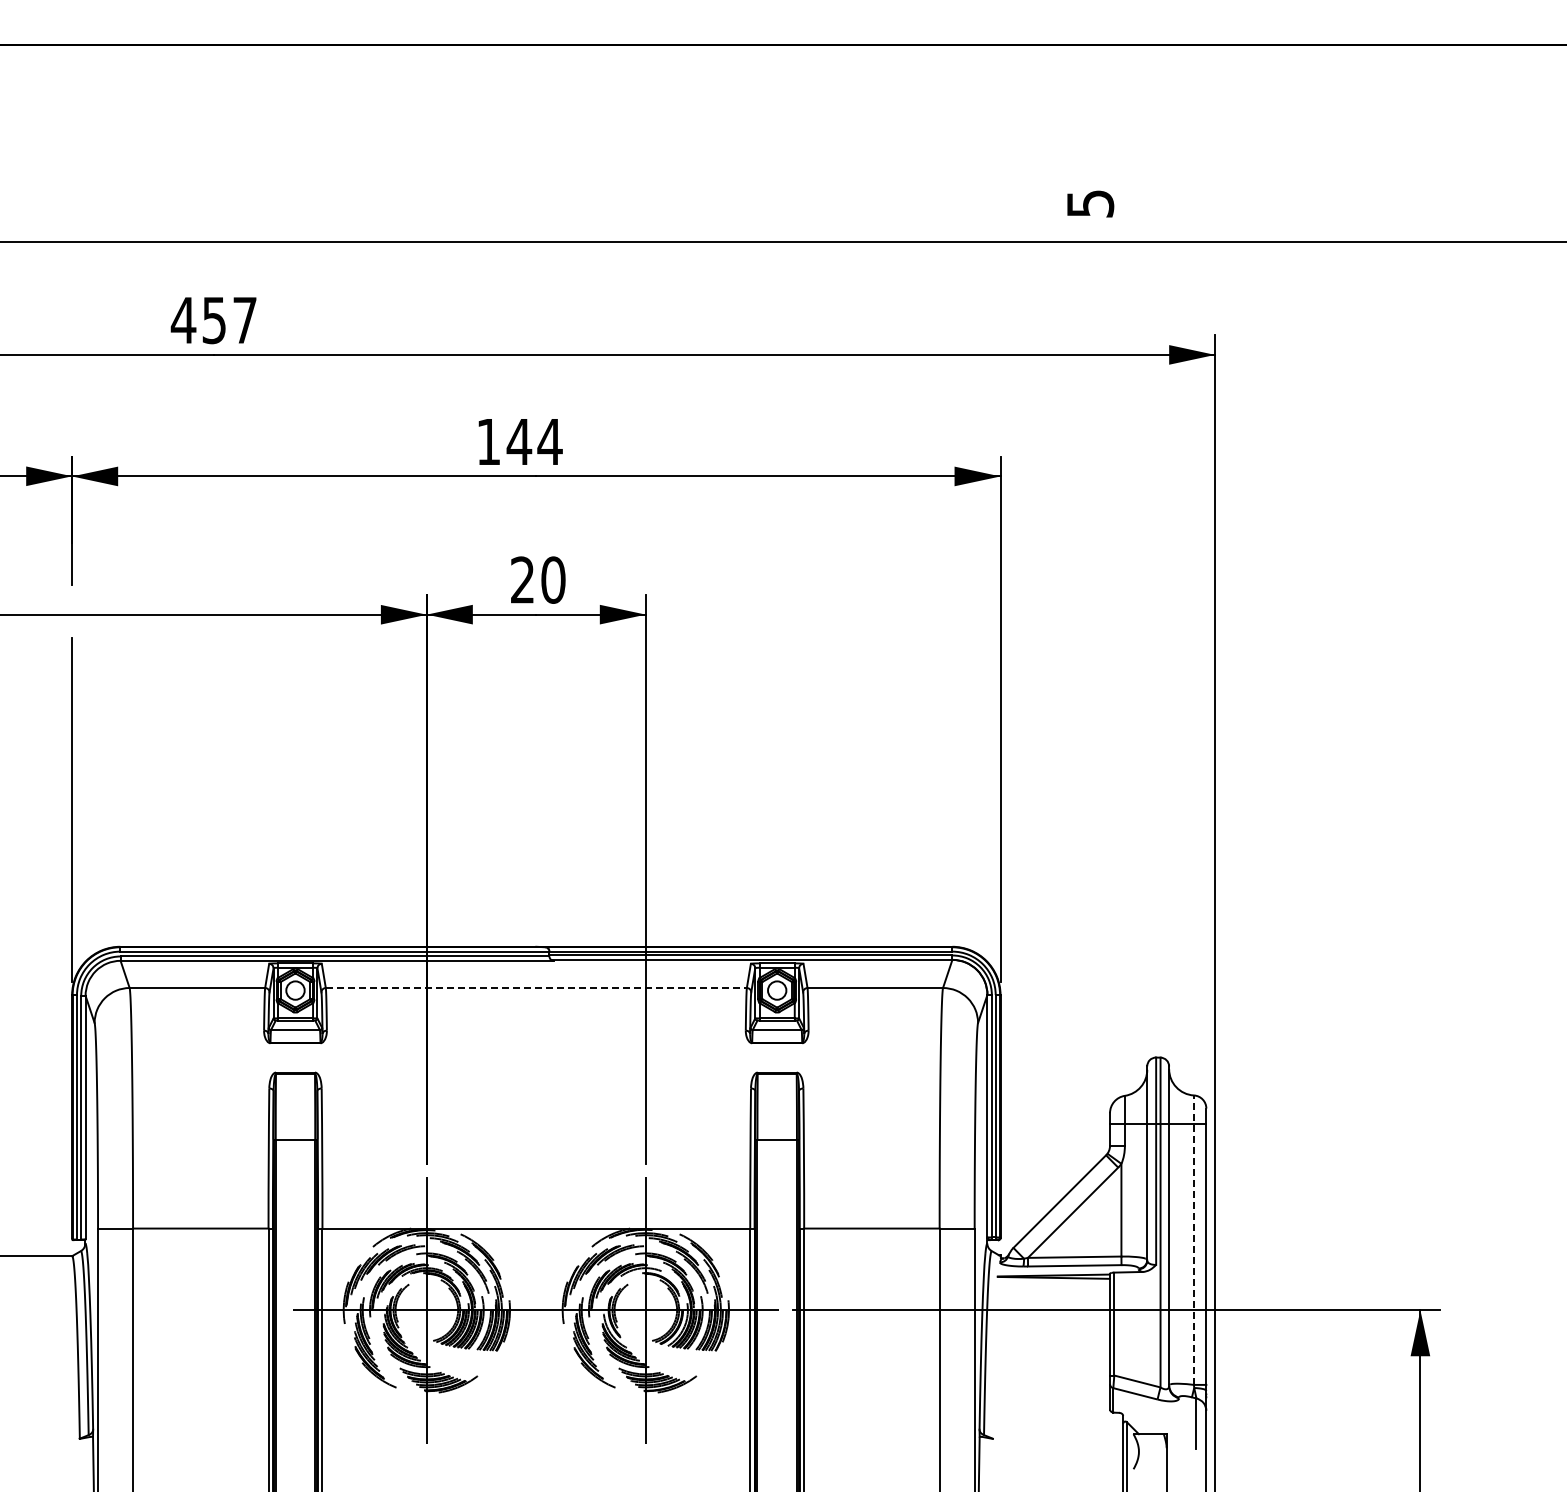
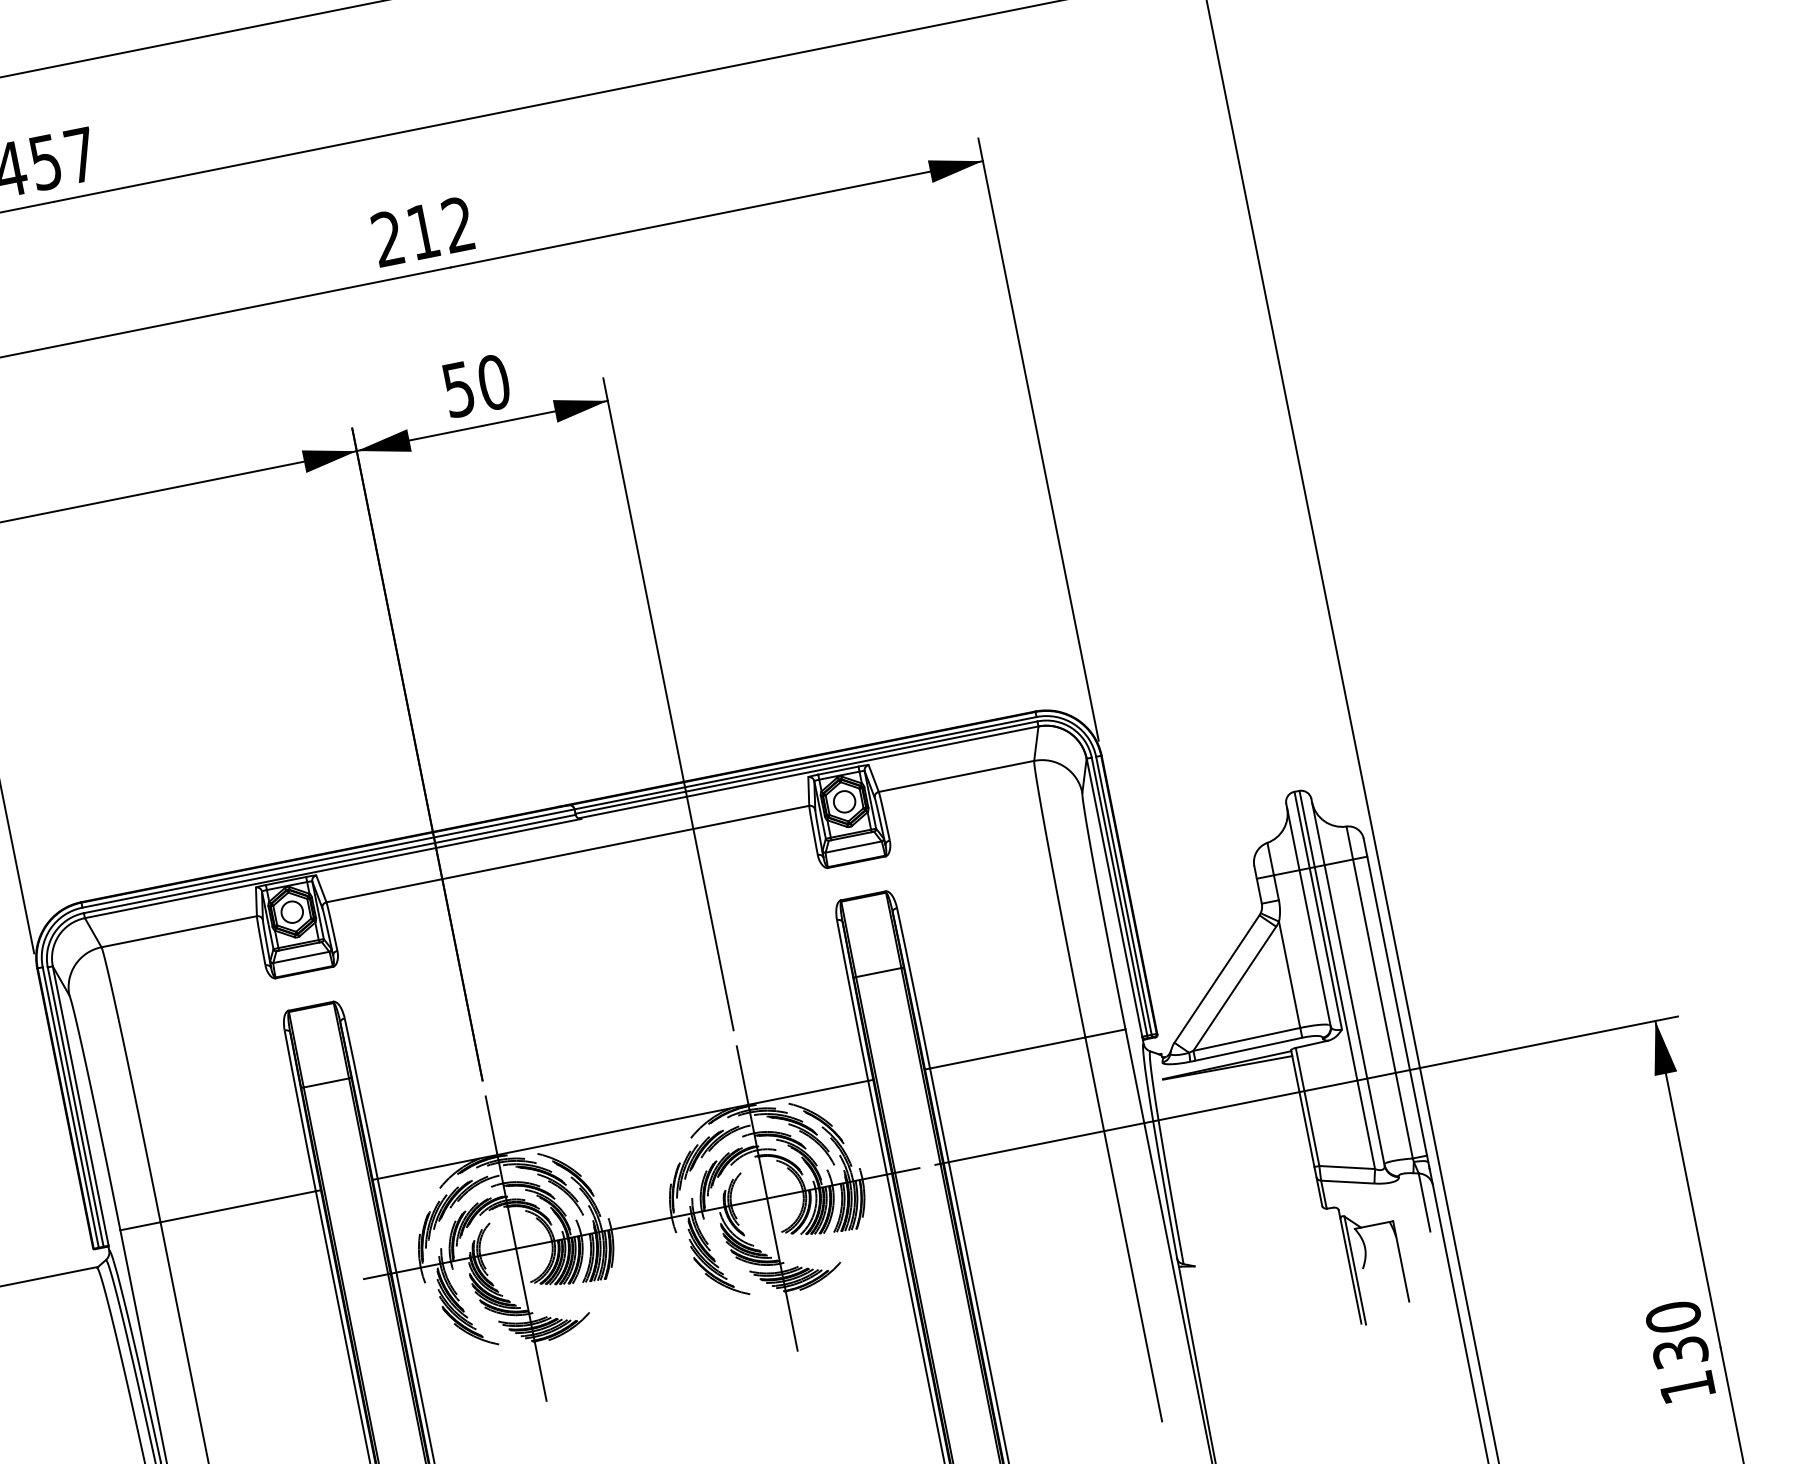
text: (519, 441) -> (423, 231), 144 -> 212
text: (522, 579) -> (458, 388), 20 -> 50
line: (536, 988) -> (568, 854), dashed -> solid
line: (1193, 1240) -> (1379, 993), dashed -> solid

